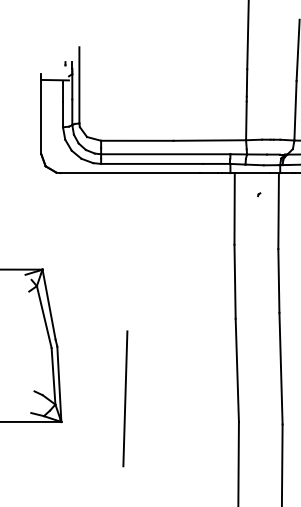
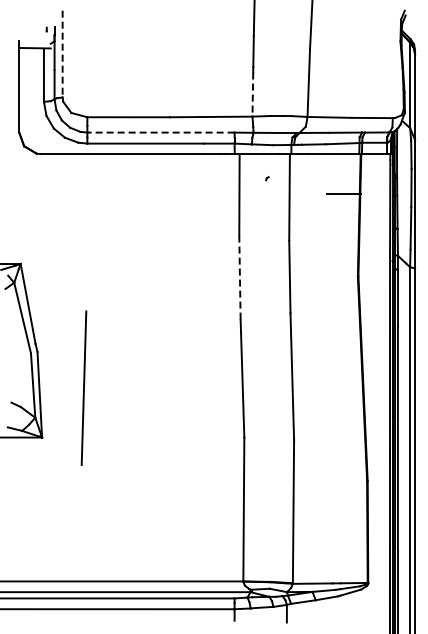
line: (79, 85) -> (62, 54), solid -> dashed
line: (246, 121) -> (252, 95), solid -> dashed
line: (166, 154) -> (161, 132), solid -> dashed
line: (234, 282) -> (239, 278), solid -> dashed
line: (124, 398) -> (83, 387), moved

